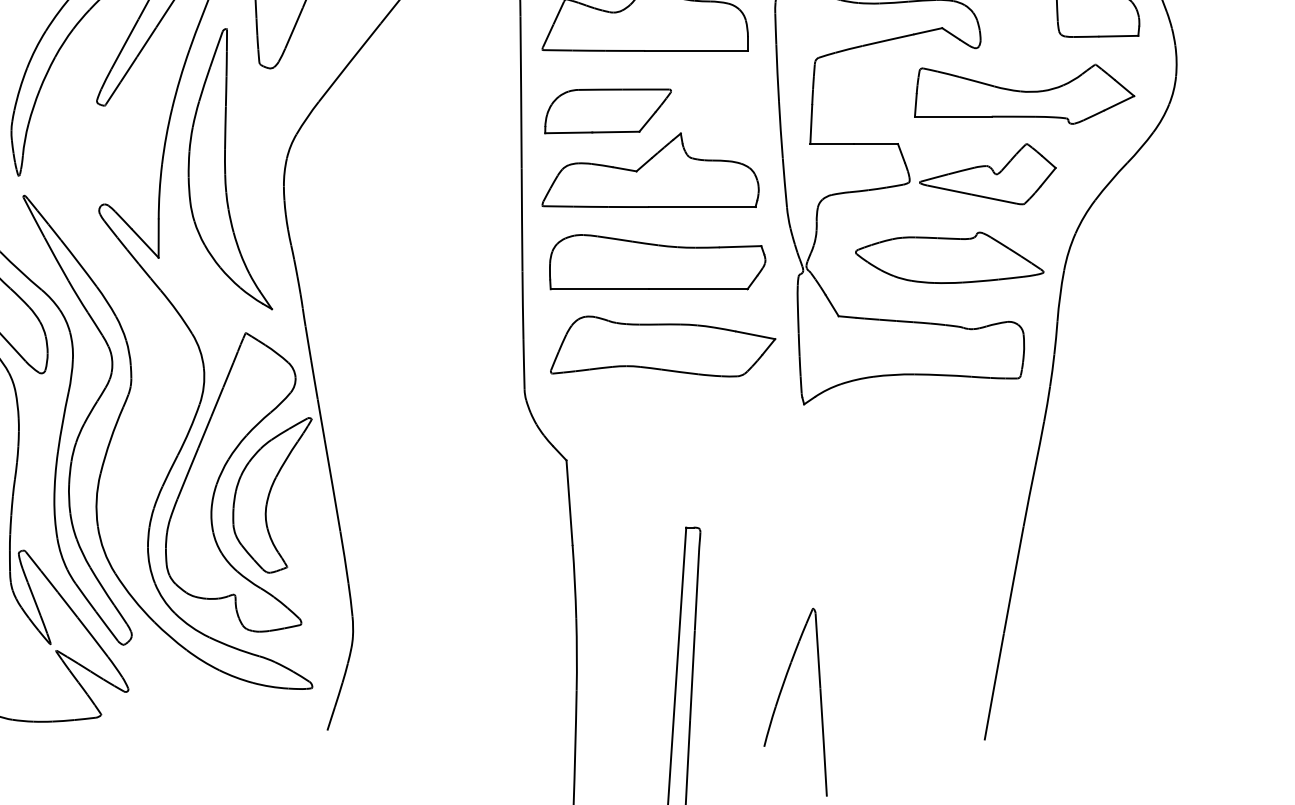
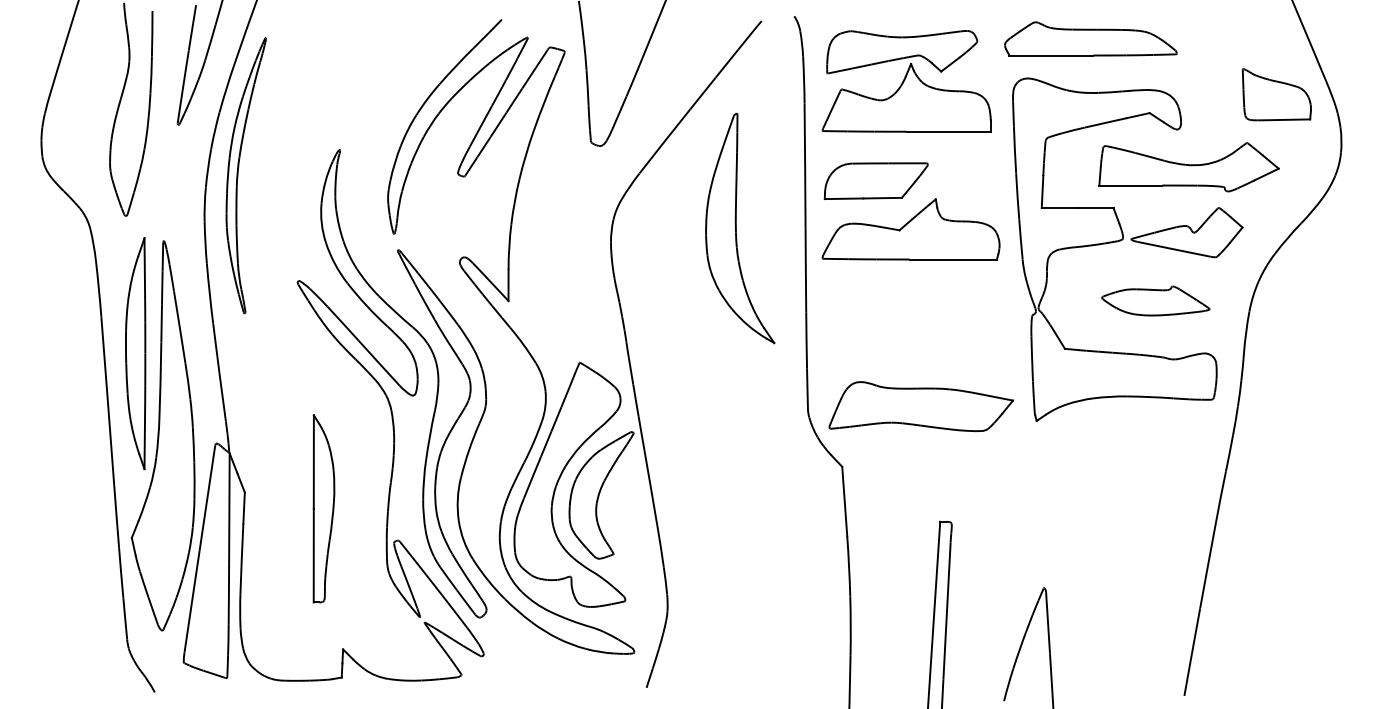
part: (1023, 94) -> (1188, 167), moved
part: (230, 169) -> (740, 228), moved
part: (949, 257) -> (1155, 300), size x0.7
part: (657, 262) -> (916, 304), removed
part: (663, 346) -> (921, 406), moved

